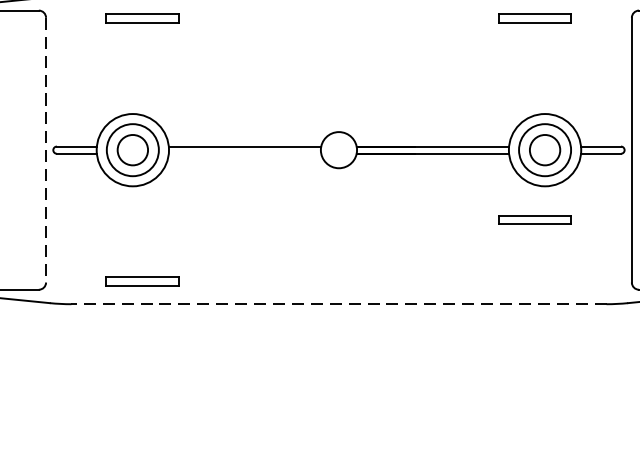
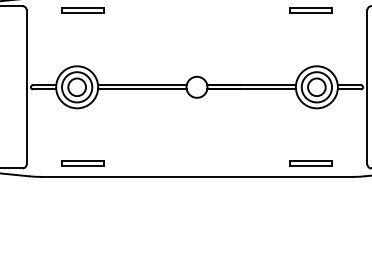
line: (45, 150) -> (26, 87), dashed -> solid
line: (245, 153) -> (142, 89), added
part: (534, 219) -> (310, 163), moved
line: (339, 303) -> (197, 176), dashed -> solid

